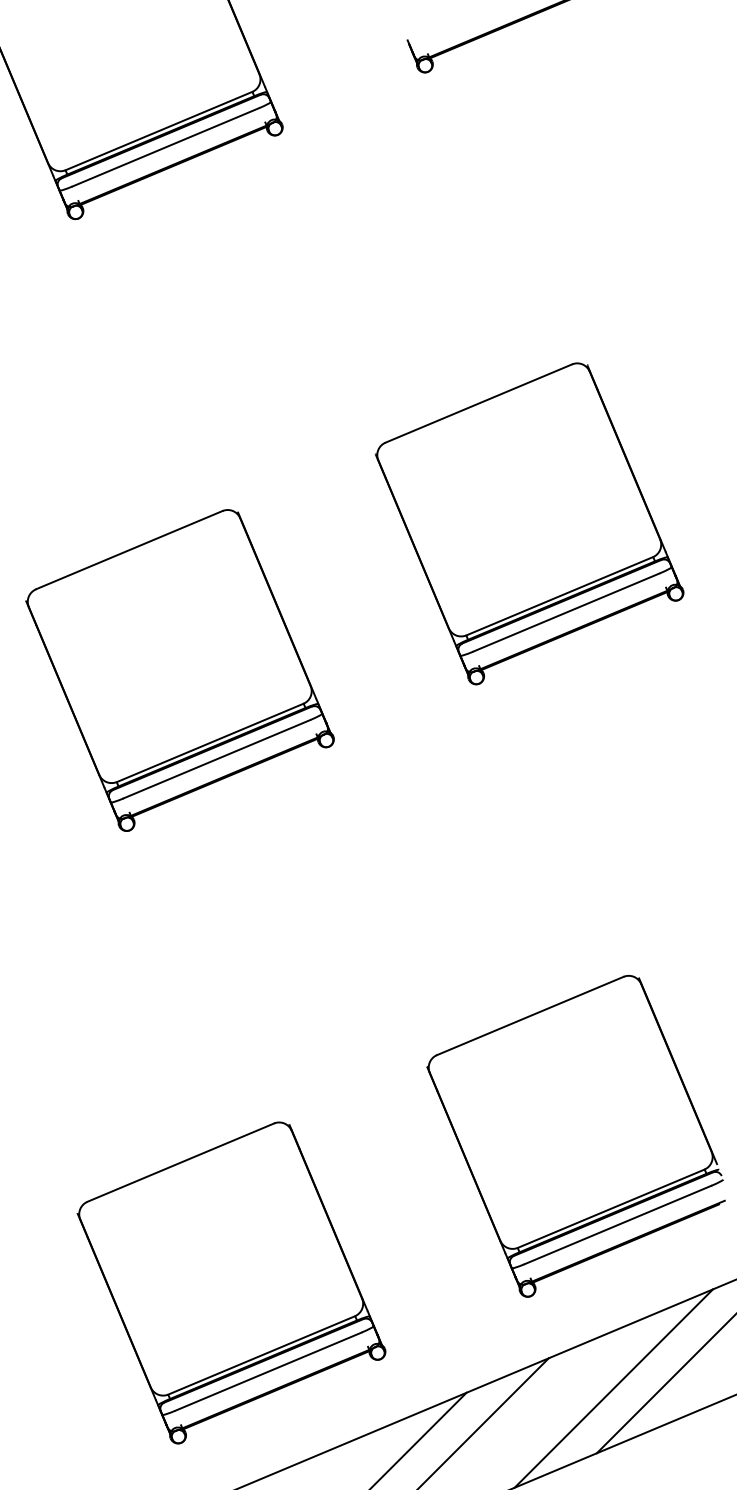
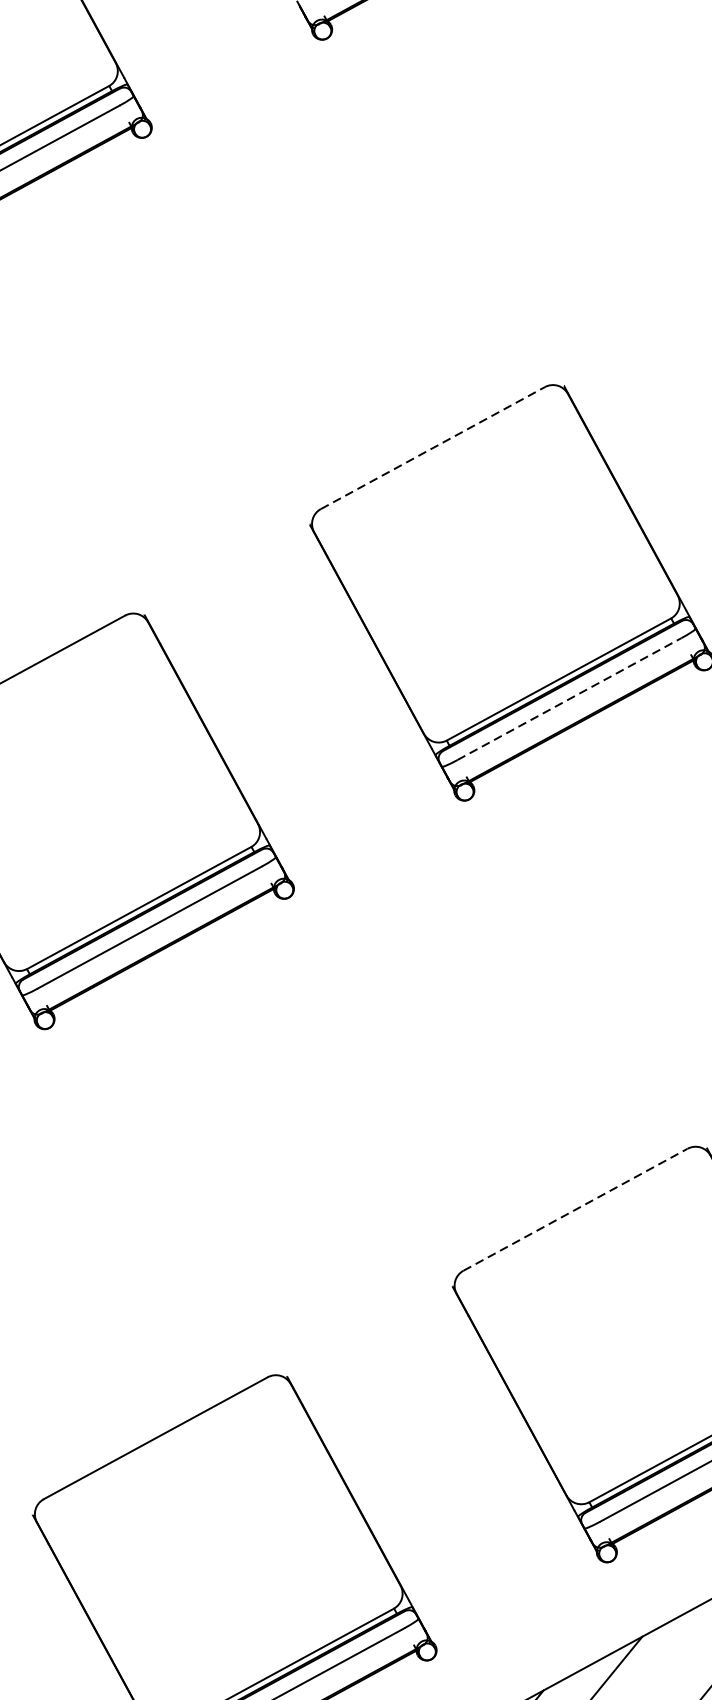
line: (479, 403) -> (433, 447), solid -> dashed
line: (566, 612) -> (569, 699), solid -> dashed
line: (530, 1015) -> (575, 1209), solid -> dashed

